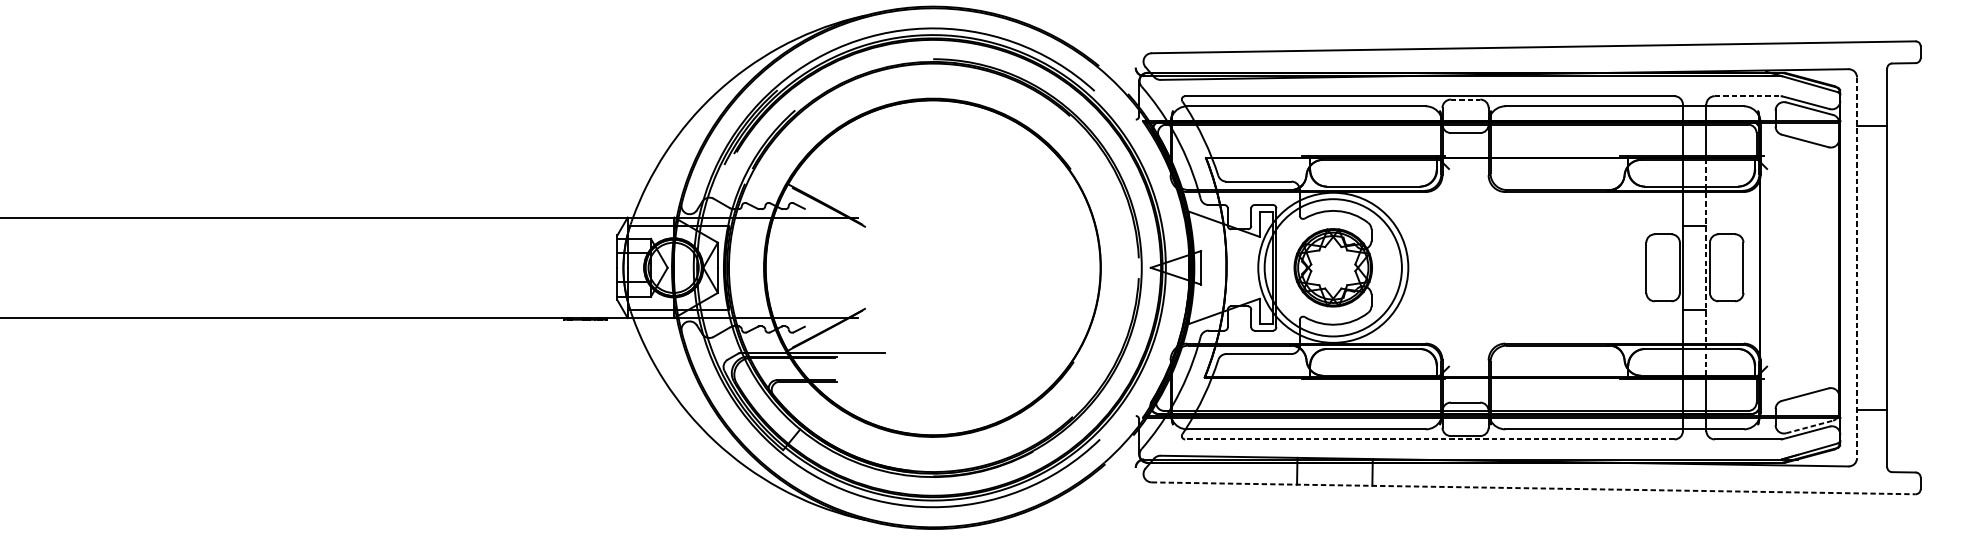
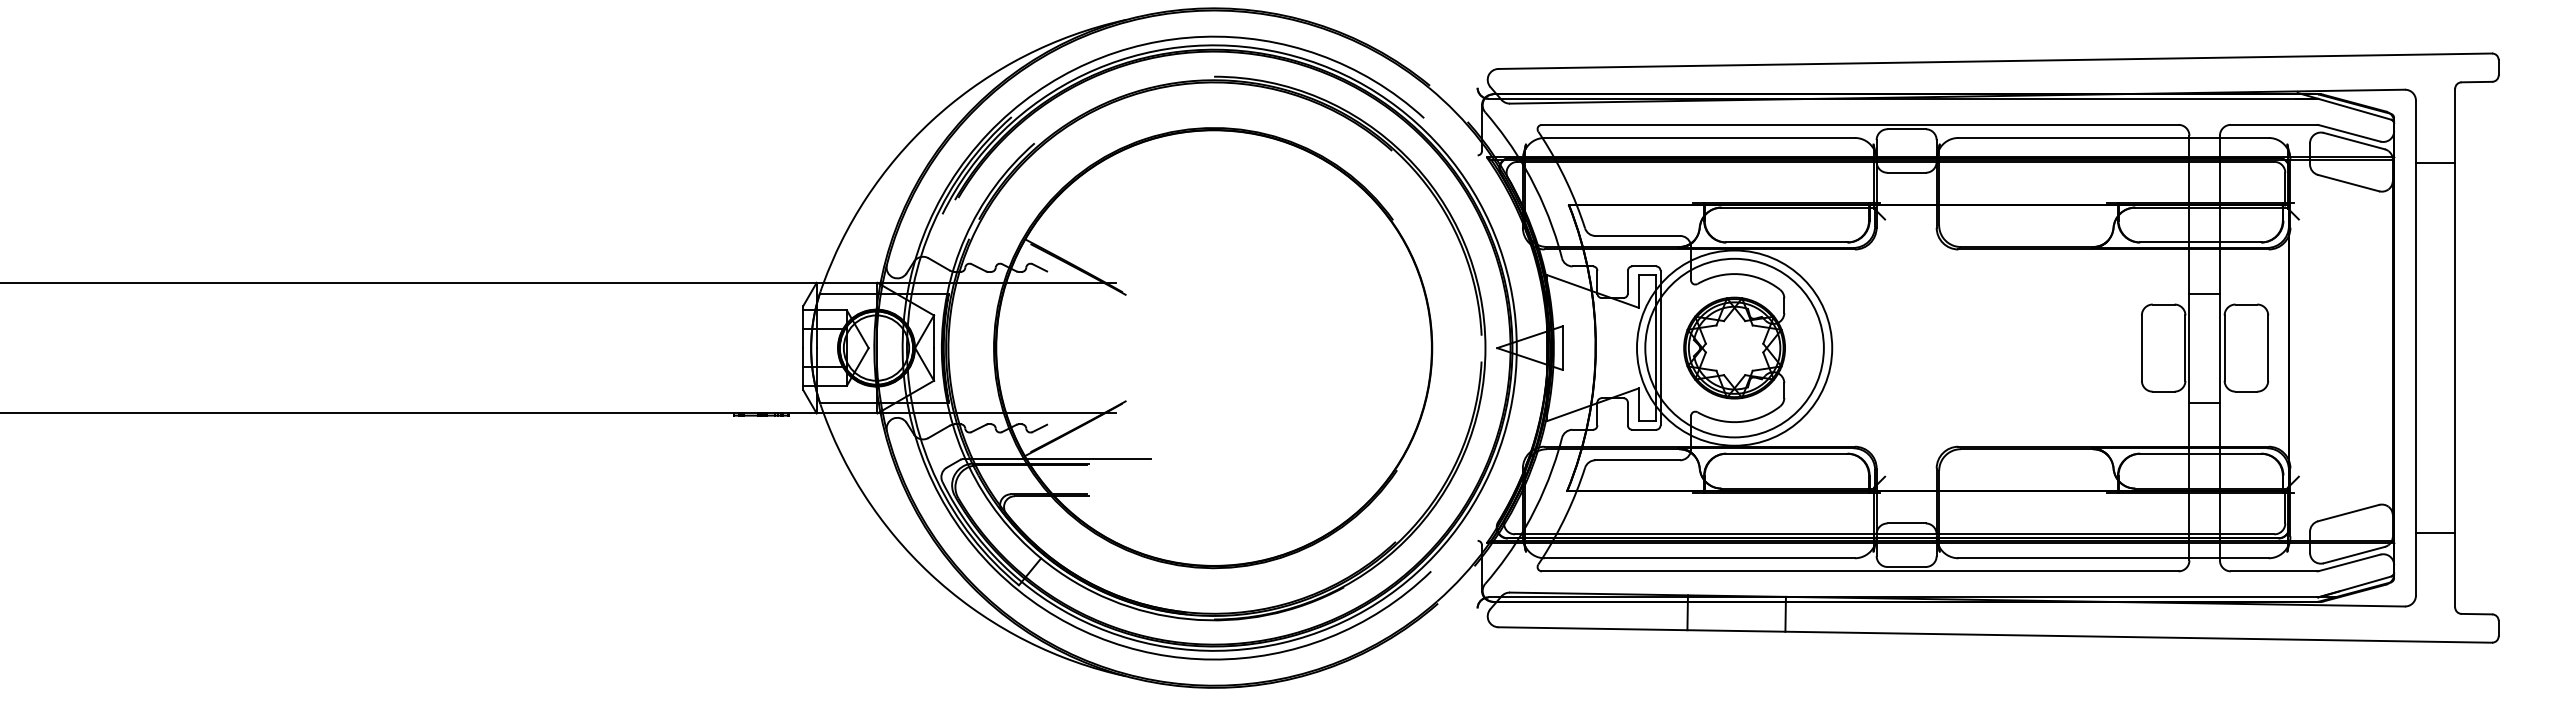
line: (1747, 95) -> (2273, 124), dashed -> solid
line: (1466, 99) -> (1907, 129), dashed -> solid
line: (1706, 267) -> (2219, 347), dashed -> solid
line: (1856, 268) -> (2415, 348), dashed -> solid
line: (1809, 427) -> (2354, 555), dashed -> solid
line: (1429, 439) -> (1859, 571), dashed -> solid
line: (1533, 487) -> (1995, 634), dashed -> solid

